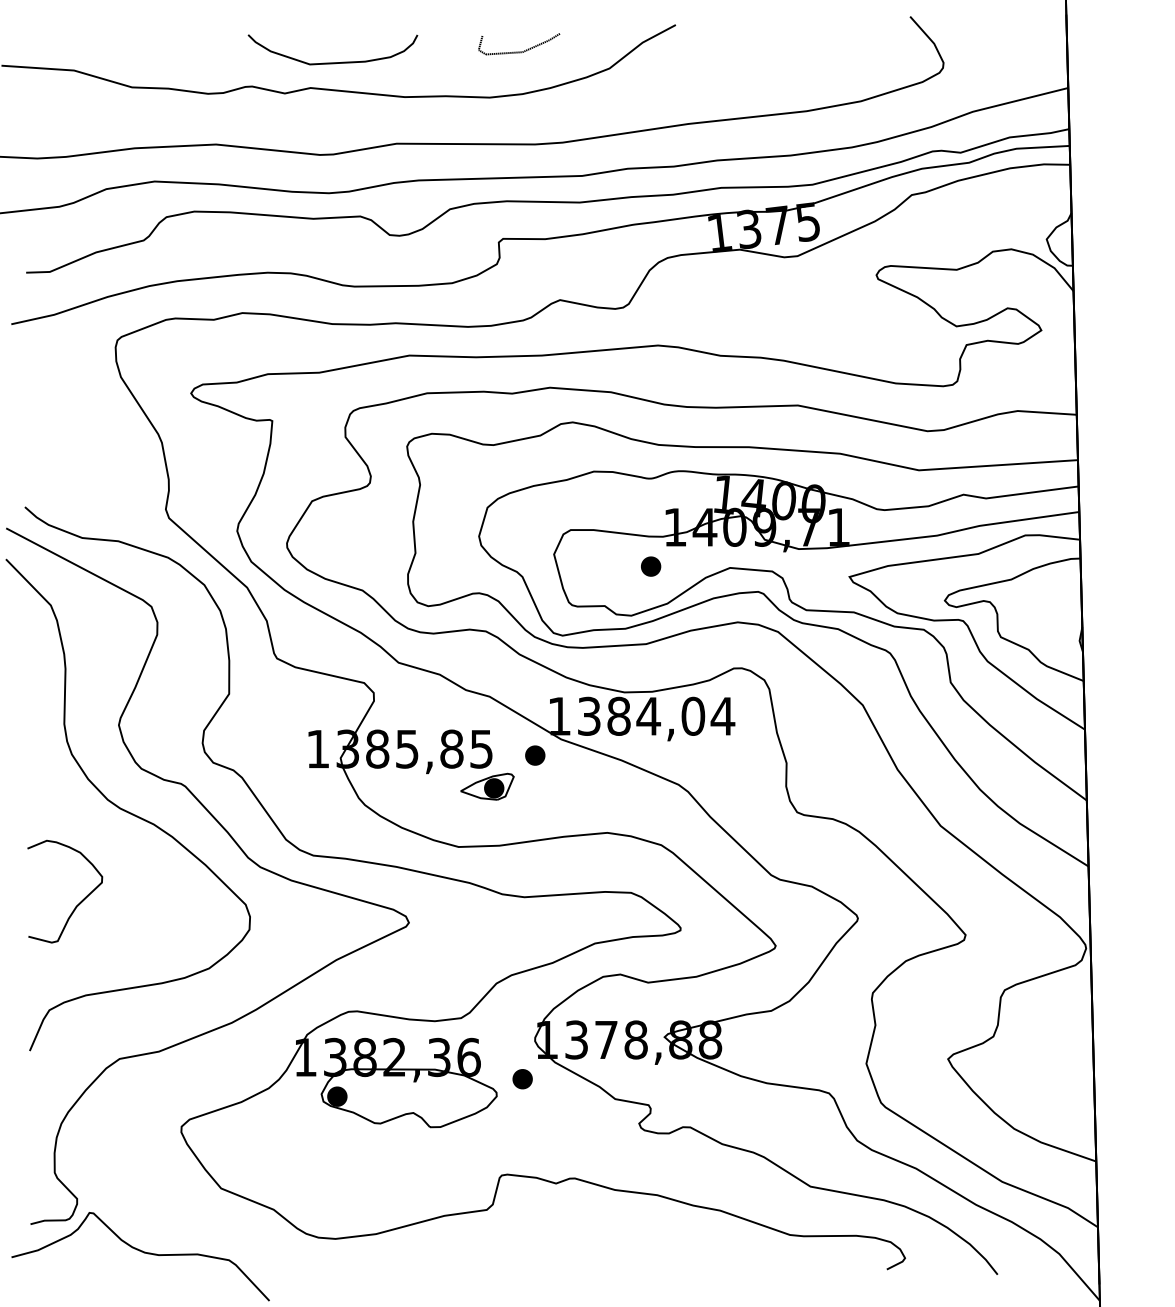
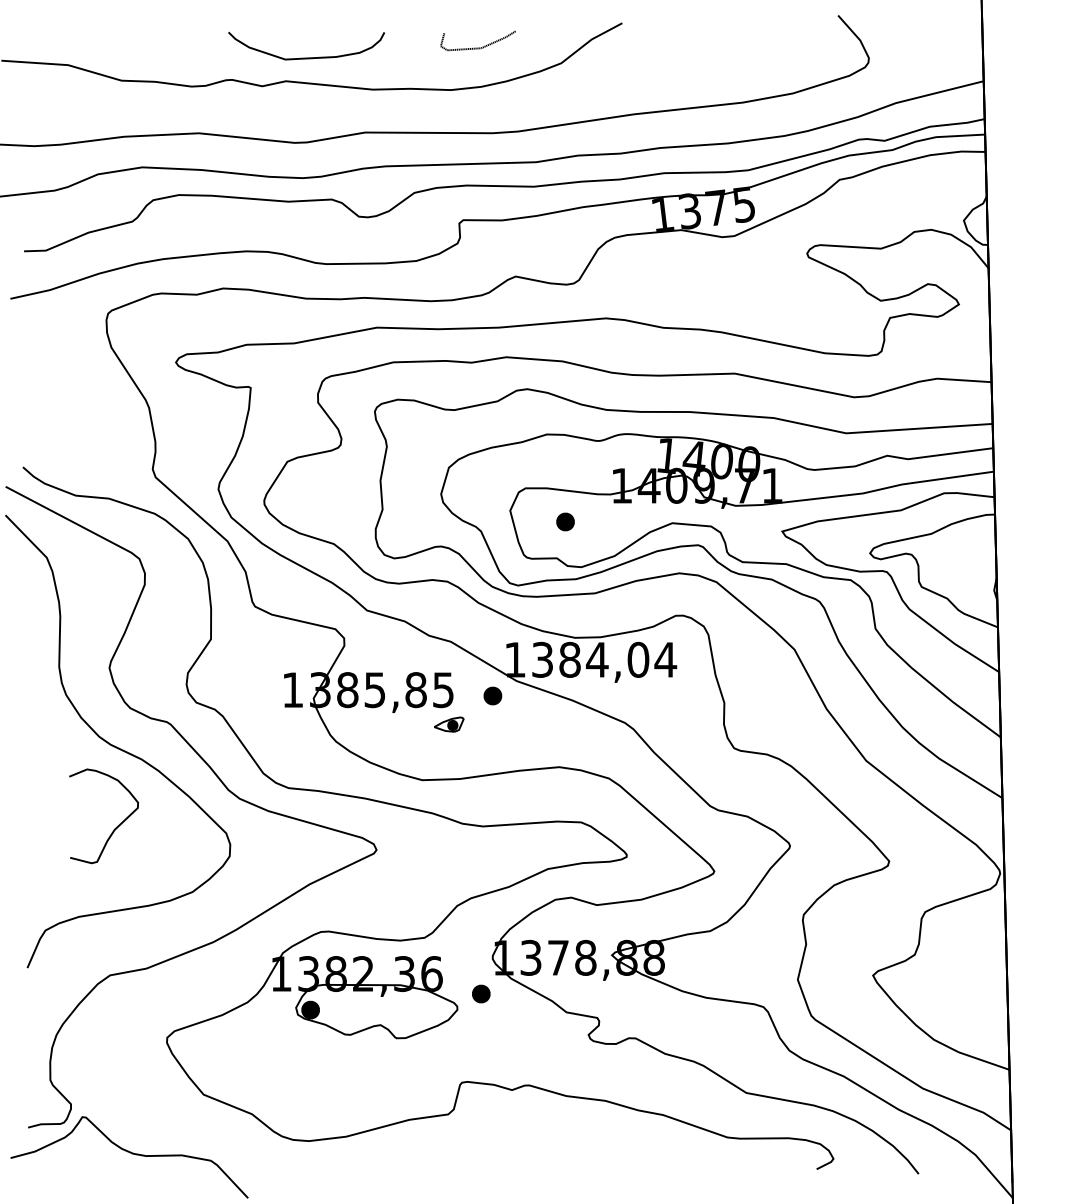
part: (651, 566) -> (565, 521), moved
part: (488, 786) -> (449, 724), size x0.6
curve: (77, 903) -> (115, 827), moved

